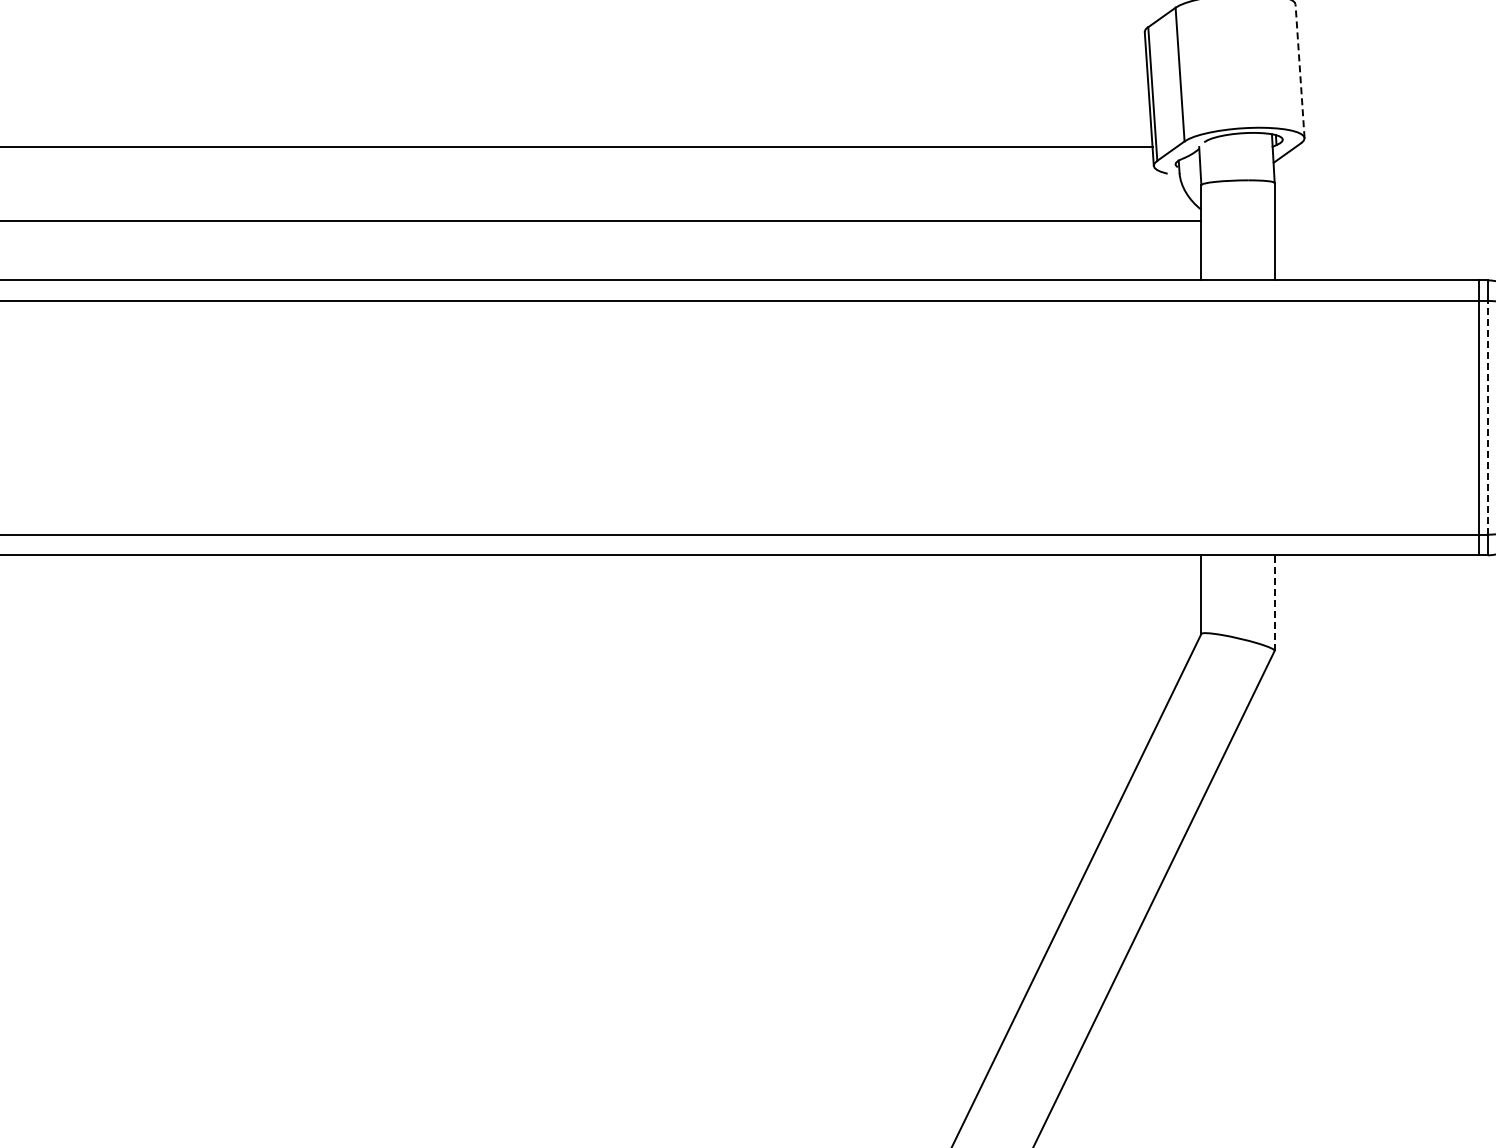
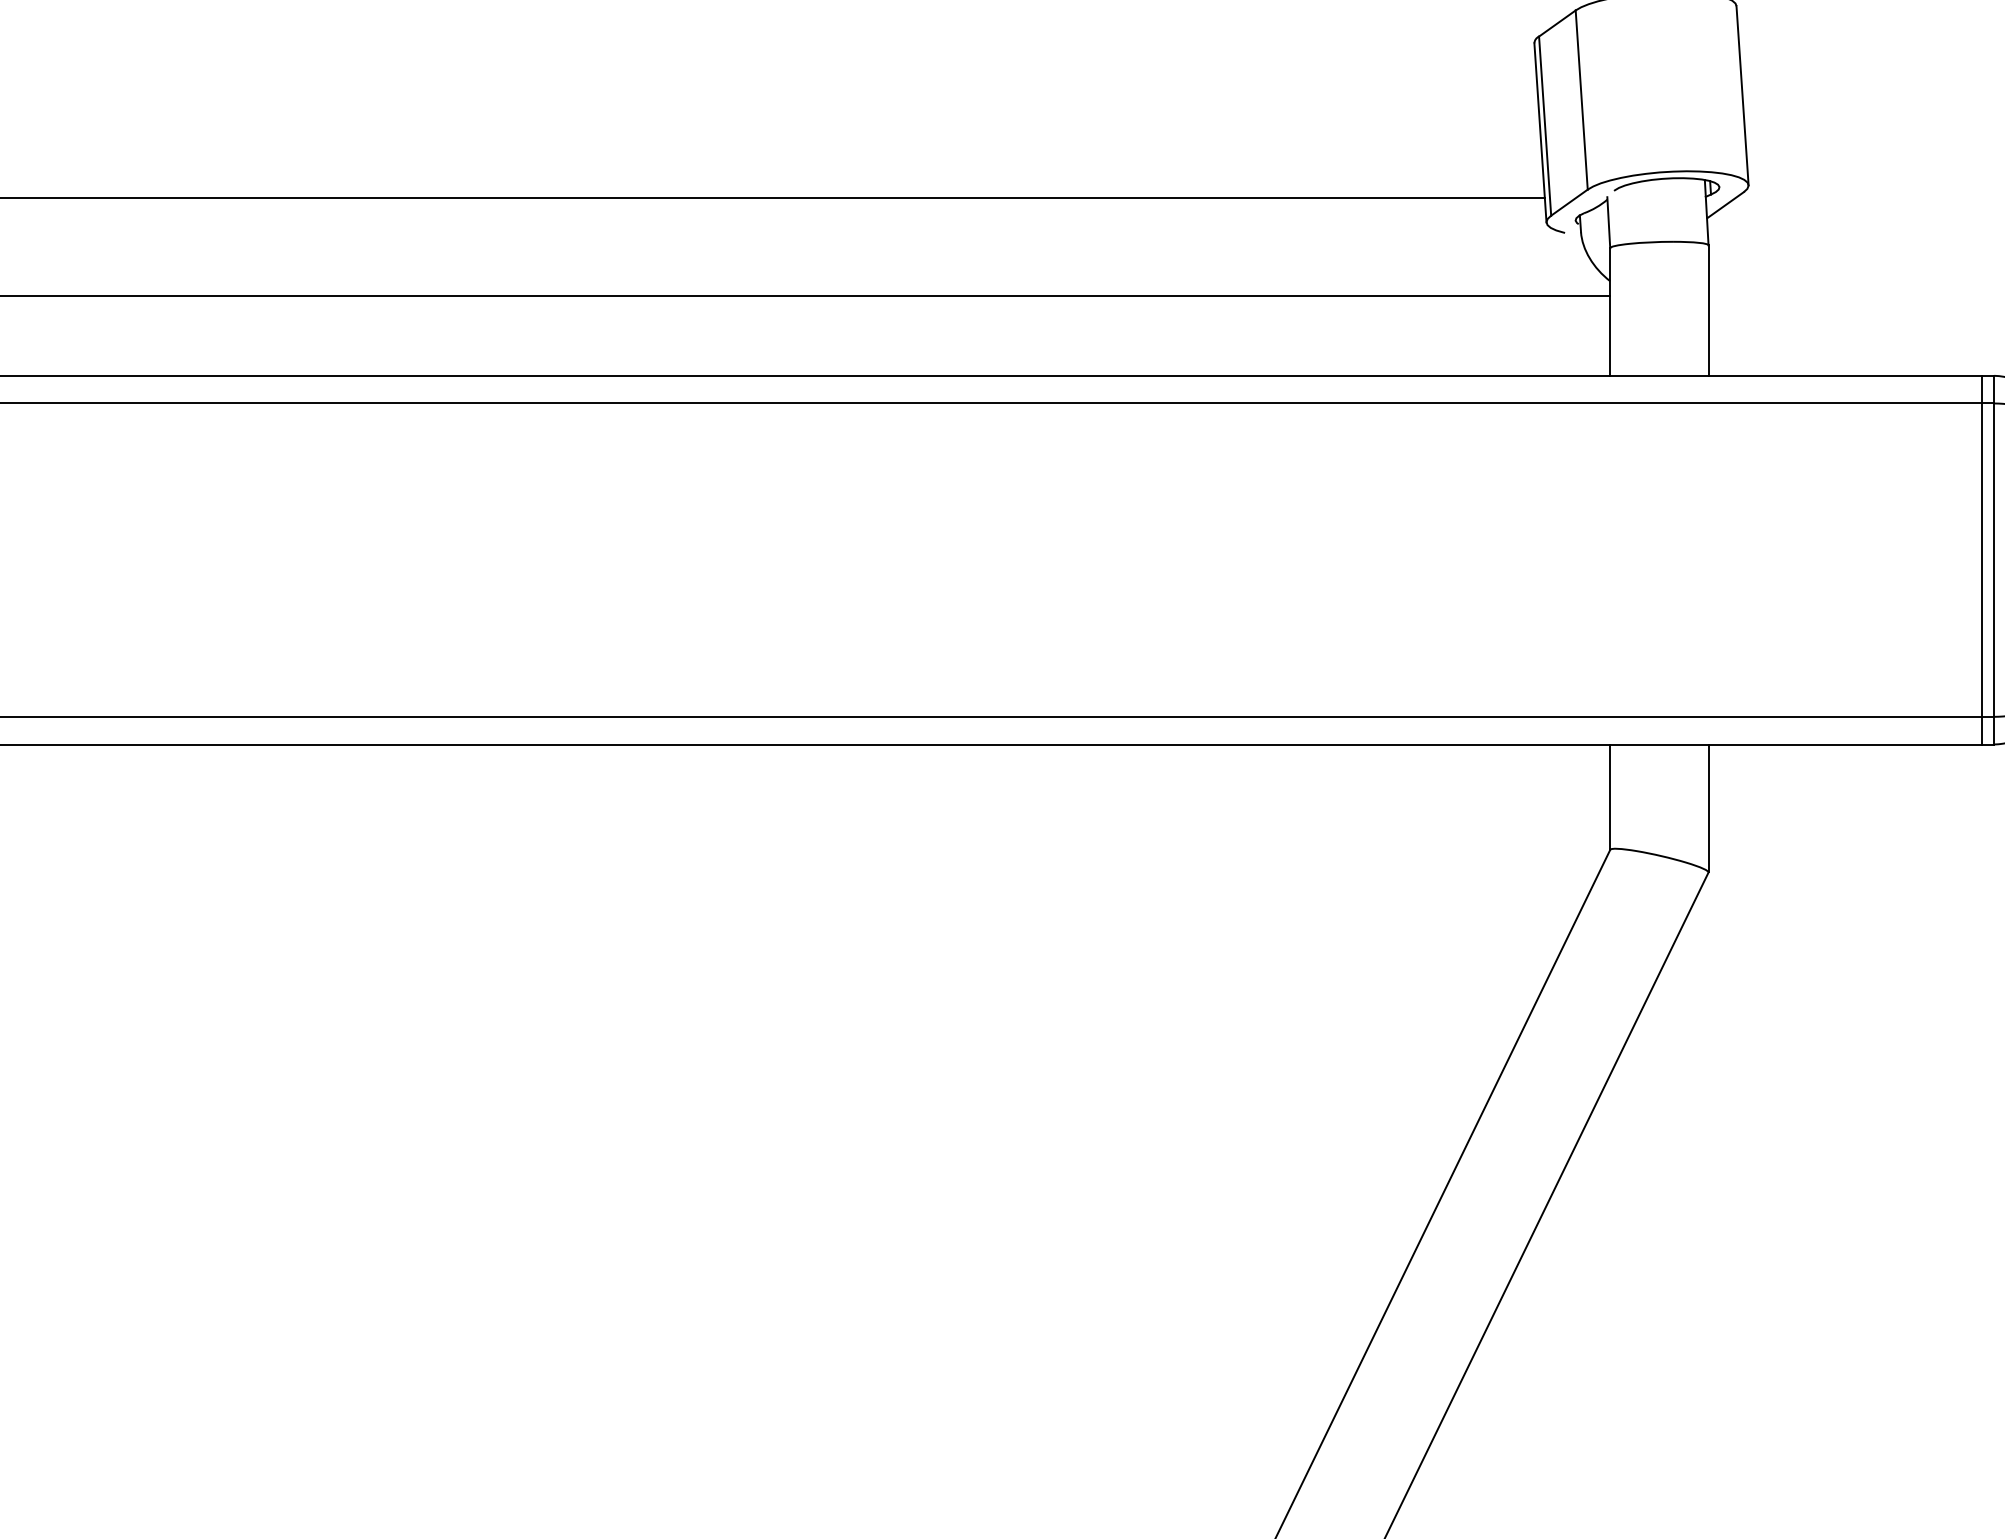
line: (1300, 71) -> (1743, 95), dashed -> solid
line: (1487, 417) -> (1993, 559), dashed -> solid
line: (1274, 603) -> (1708, 809), dashed -> solid

